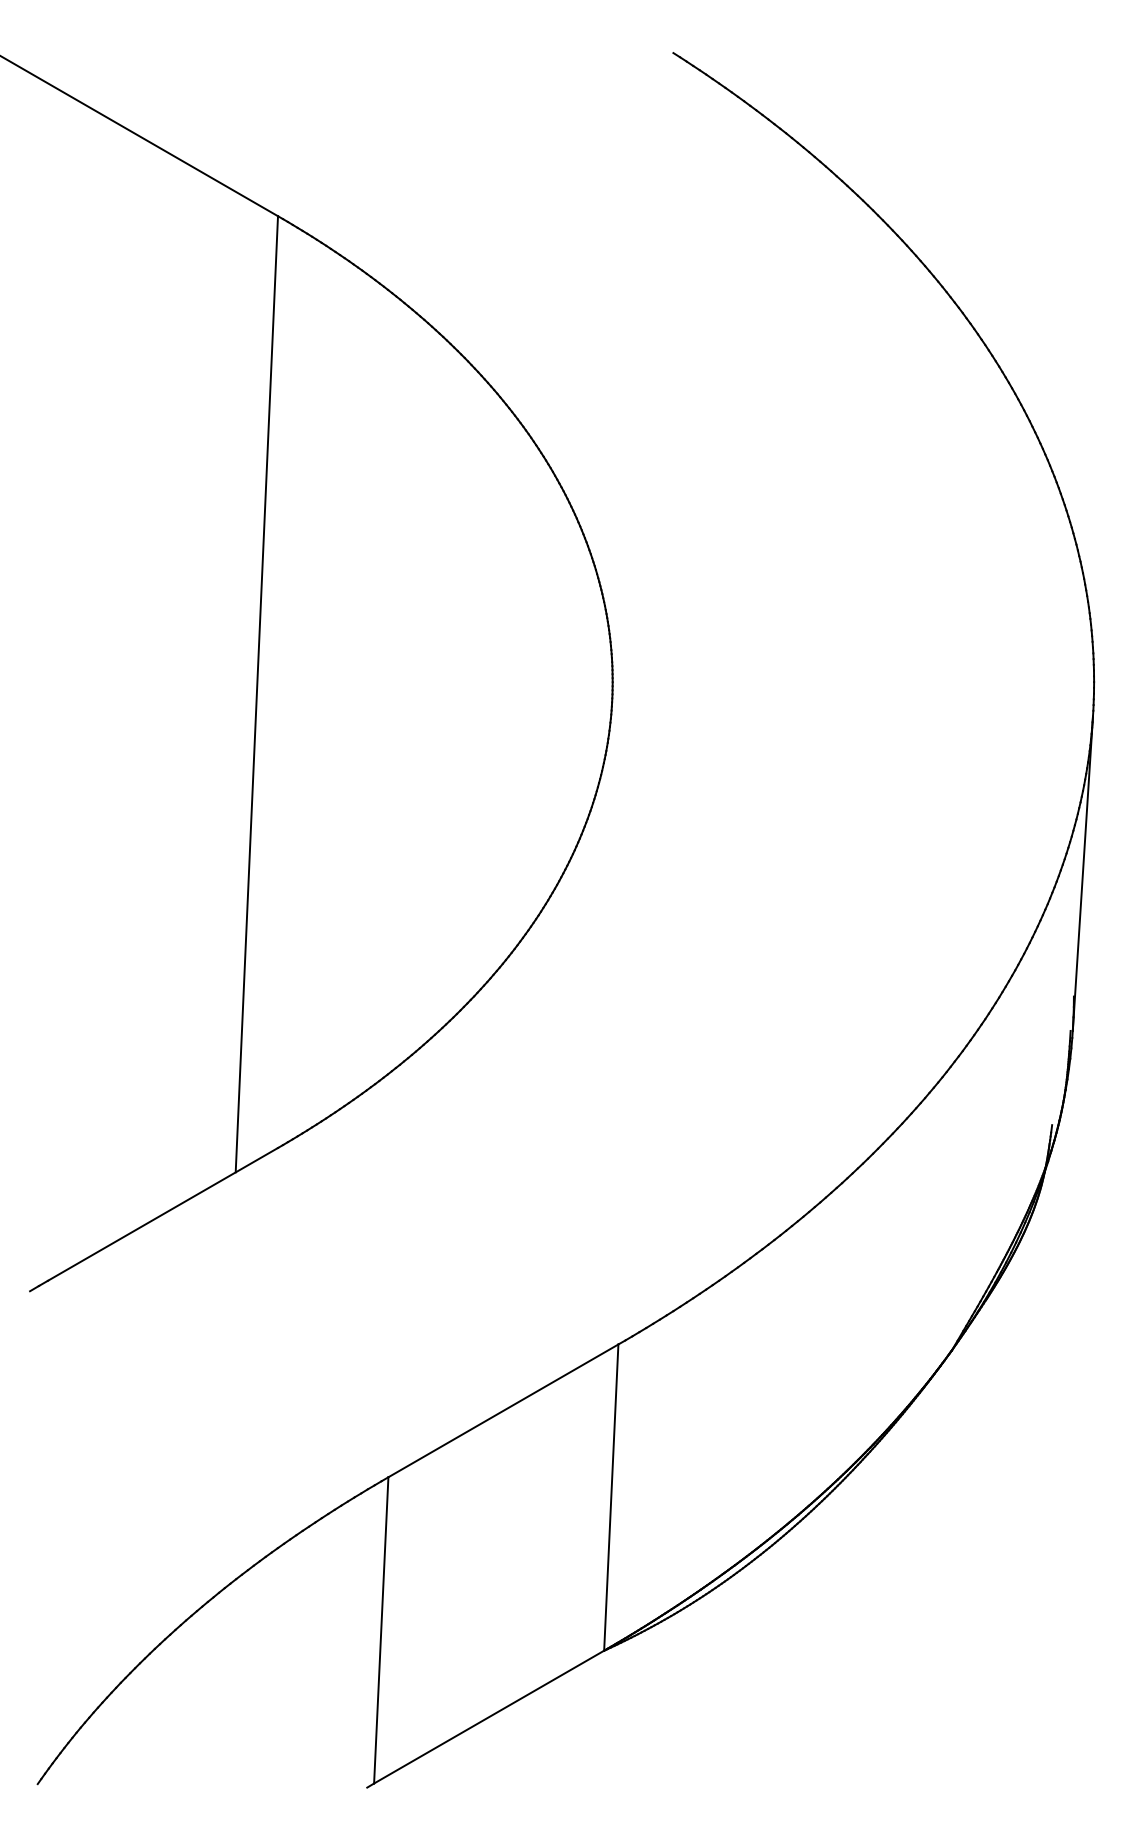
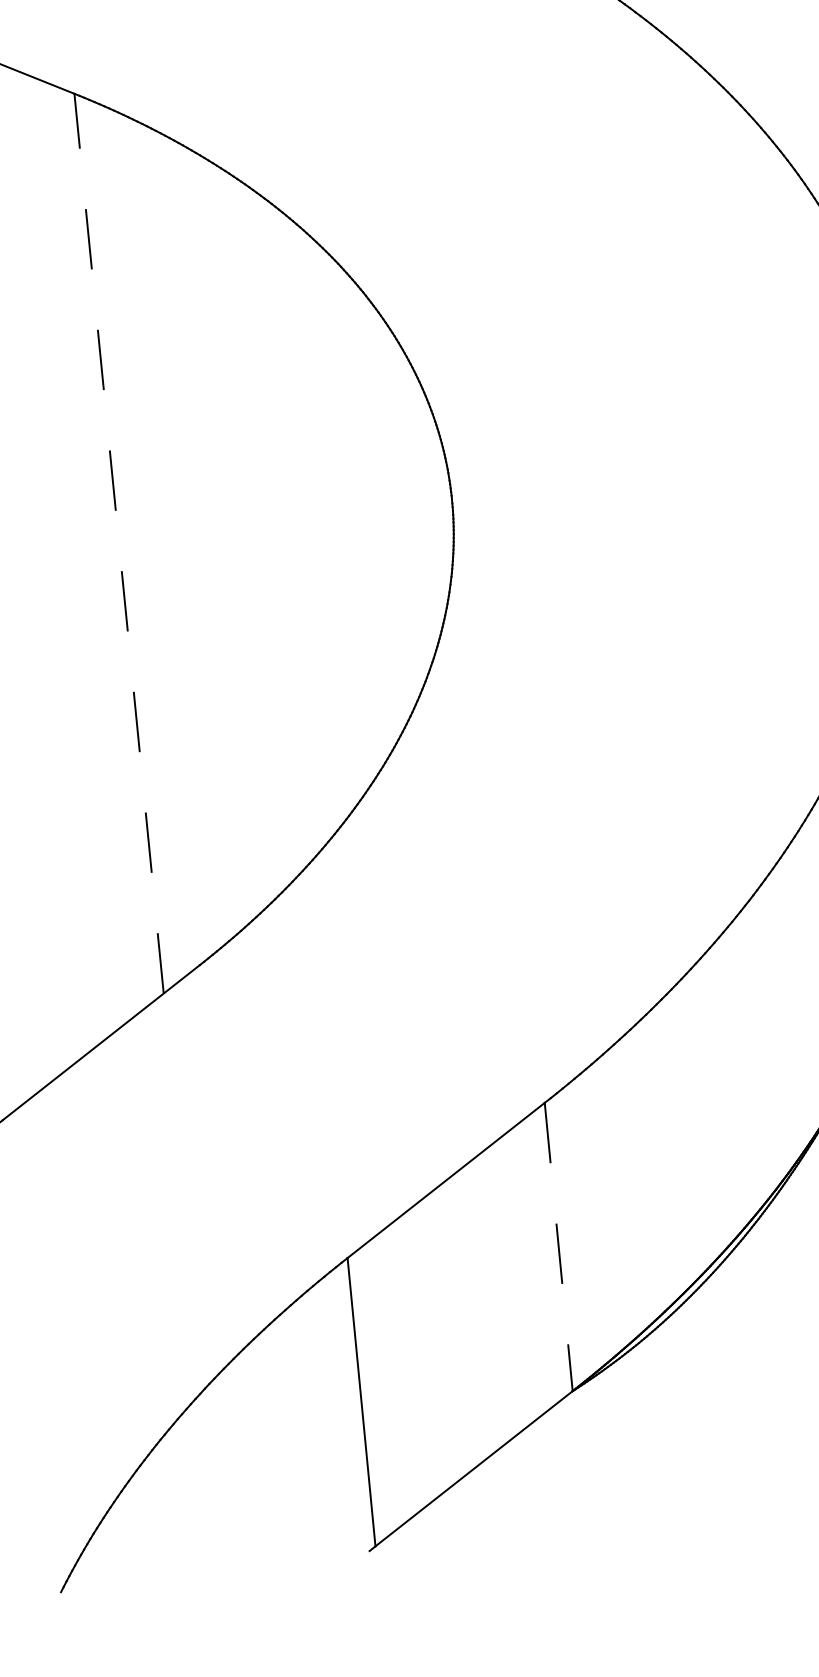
line: (256, 694) -> (118, 543), solid -> dashed
line: (611, 1498) -> (559, 1247), solid -> dashed

